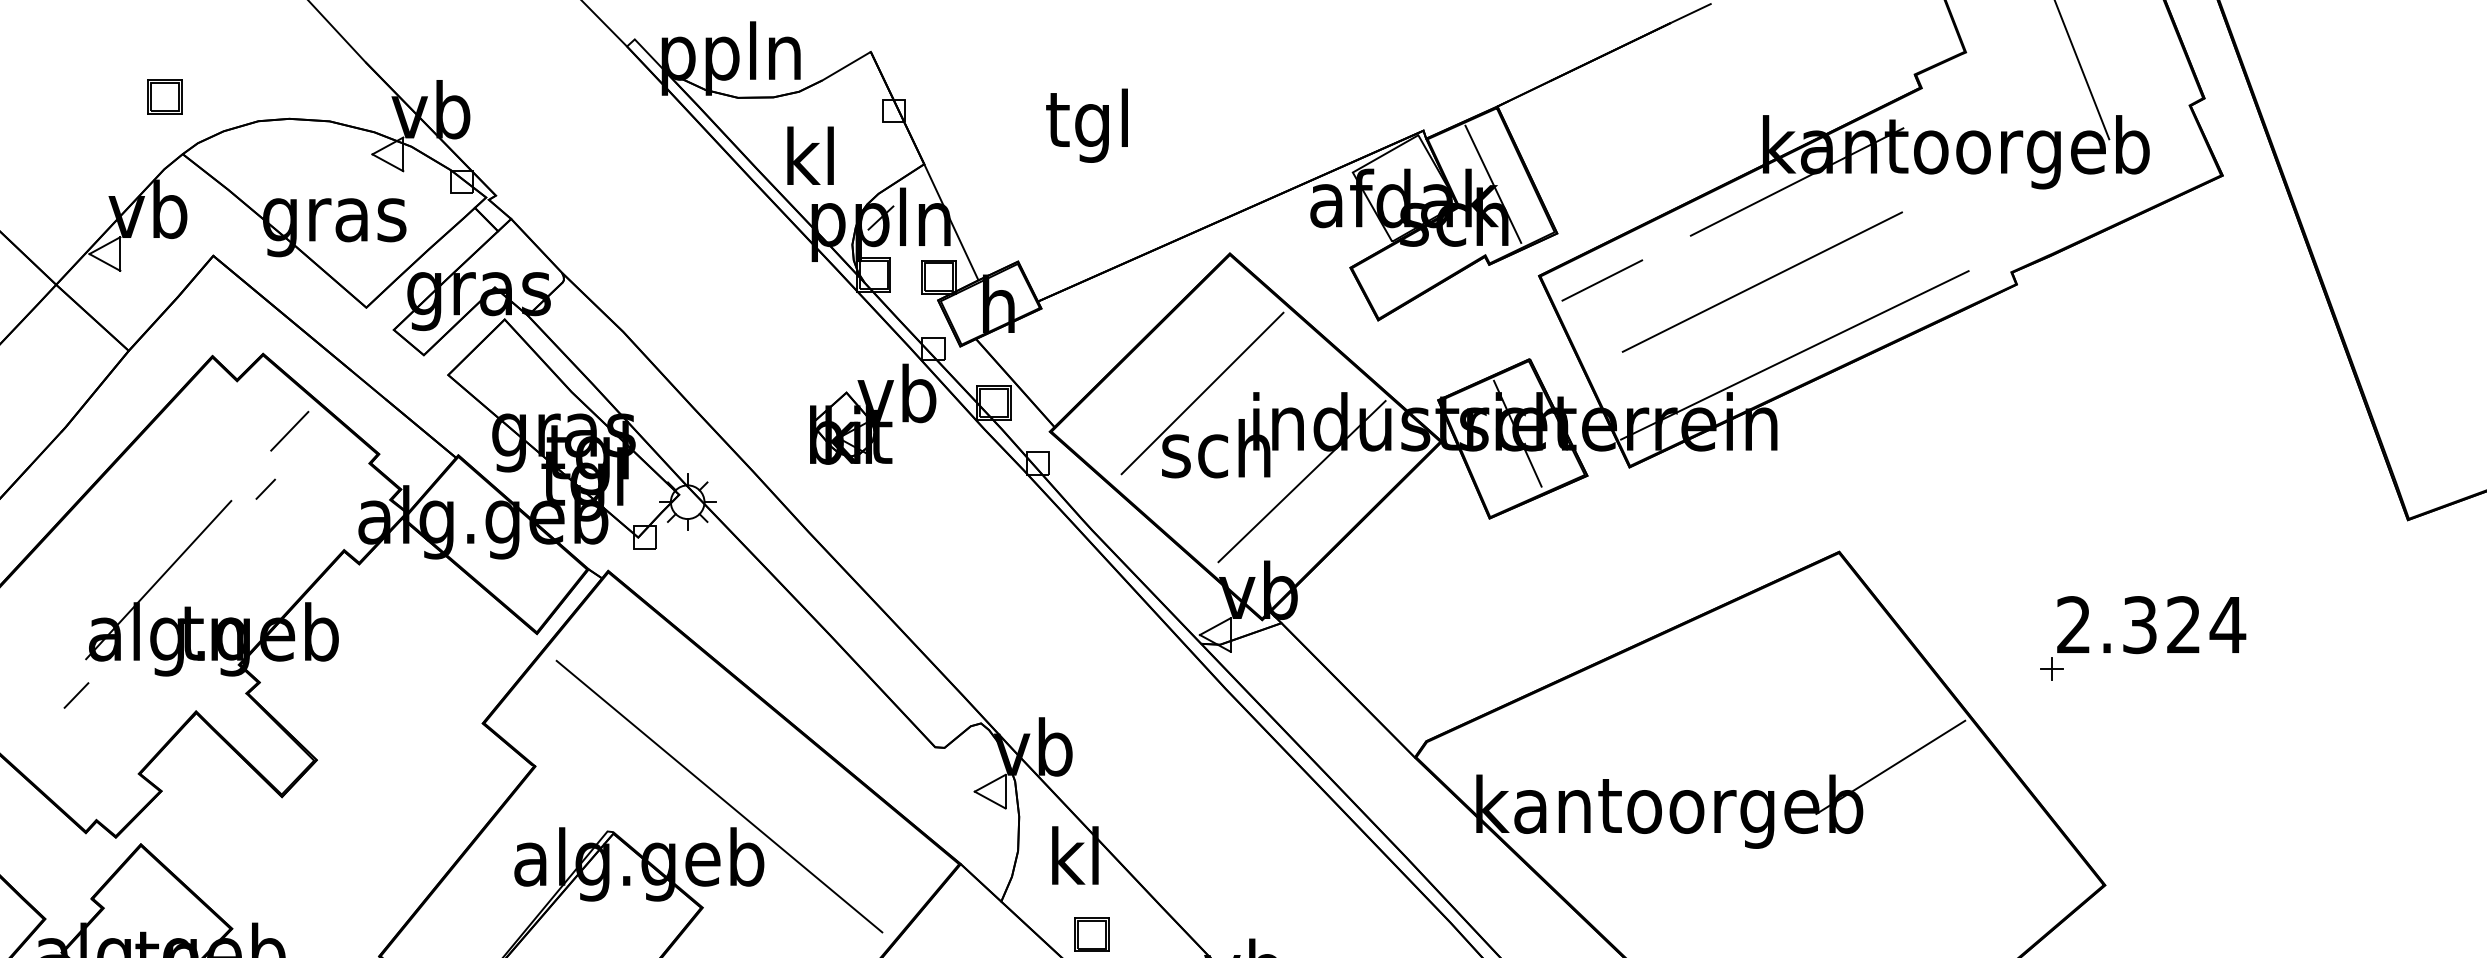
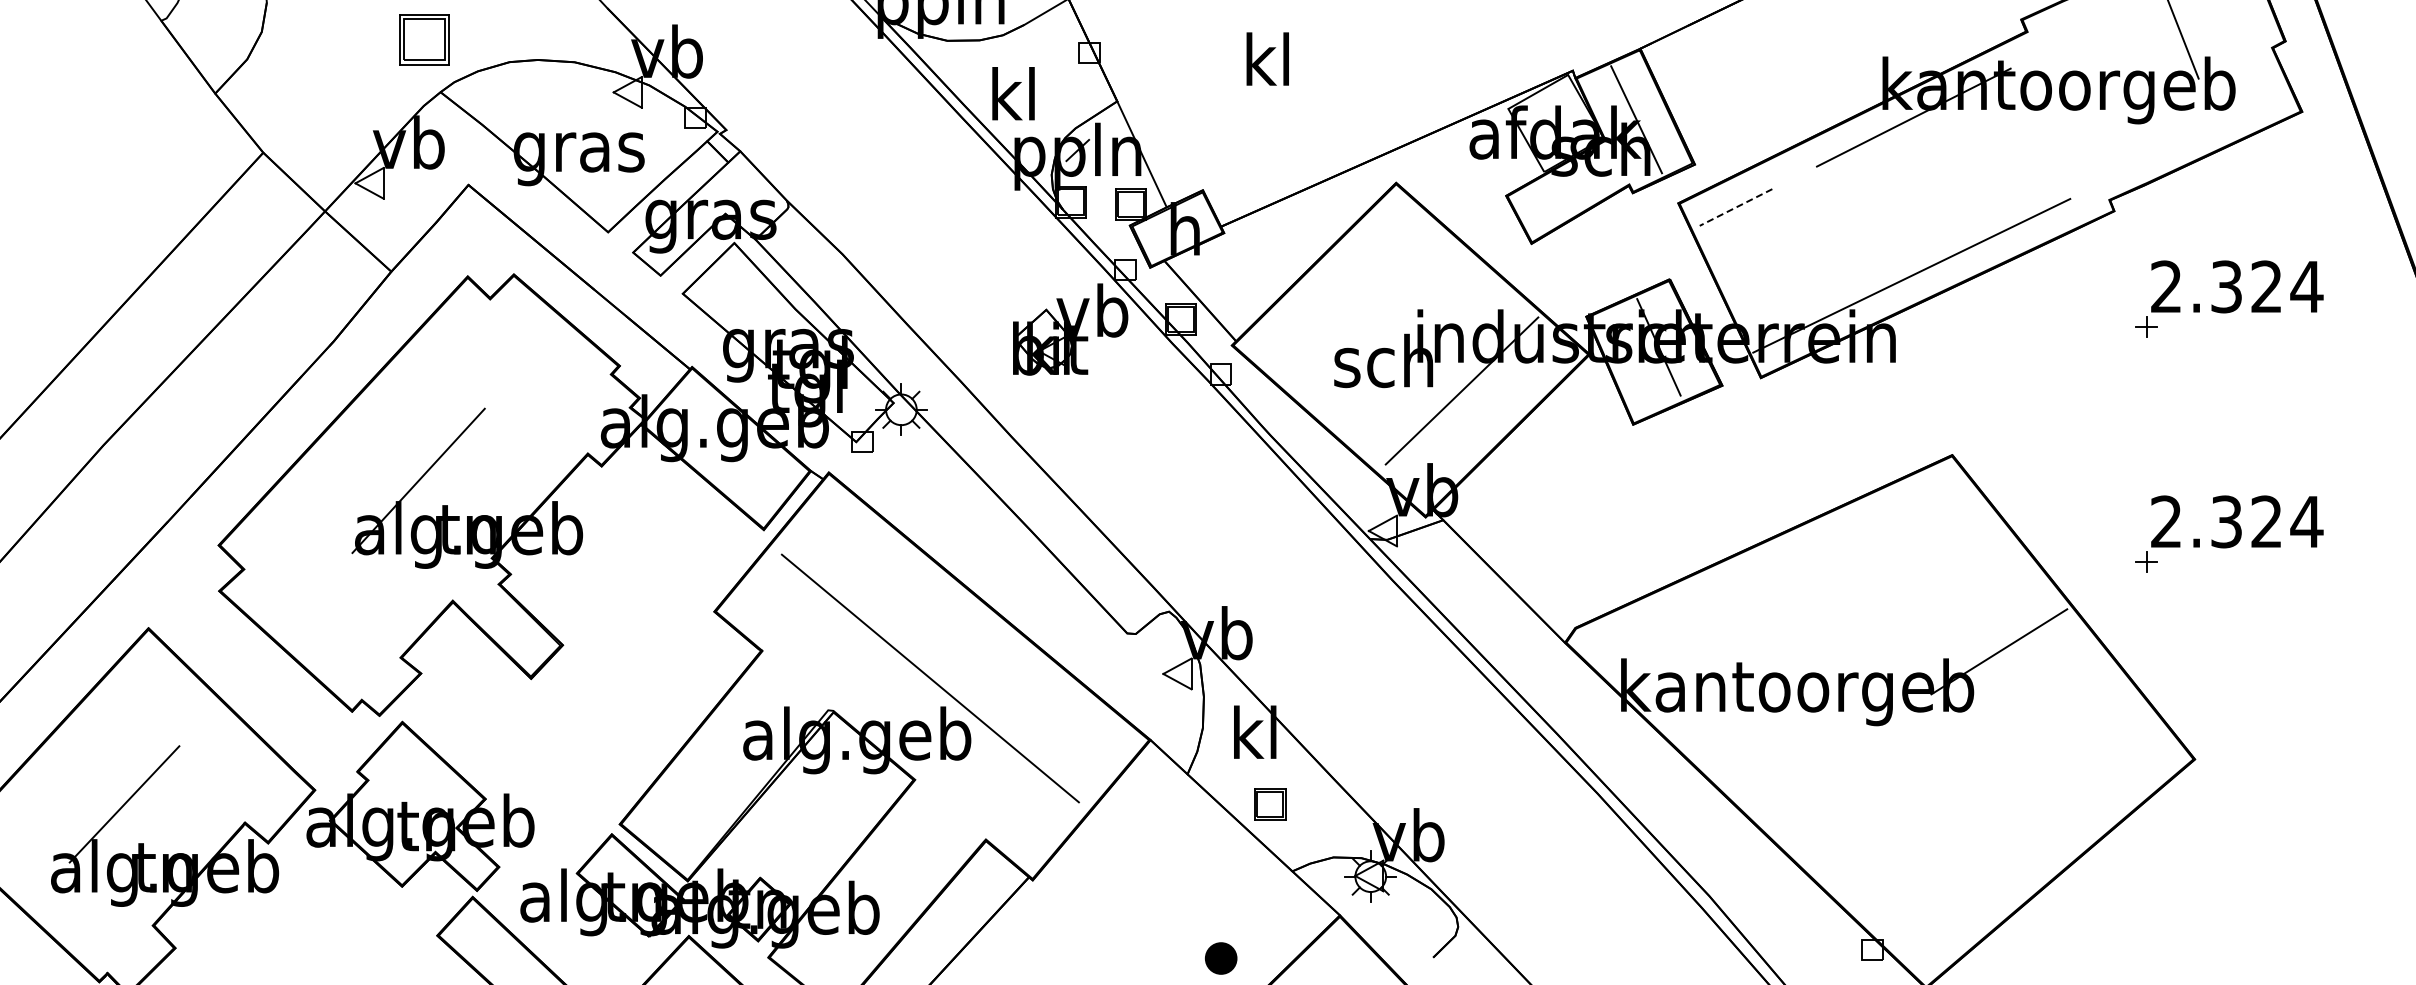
part: (165, 97) -> (424, 40), size x1.6
text: (1086, 125) -> (1265, 66), tgl -> kl
line: (1602, 280) -> (1736, 207), solid -> dashed
line: (1761, 281) -> (1881, 208), removed
part: (2143, 380) -> (2229, 298), added
line: (1202, 393) -> (1371, 310), removed
line: (290, 430) -> (538, 344), removed
line: (264, 488) -> (515, 397), removed
line: (76, 695) -> (343, 586), removed

